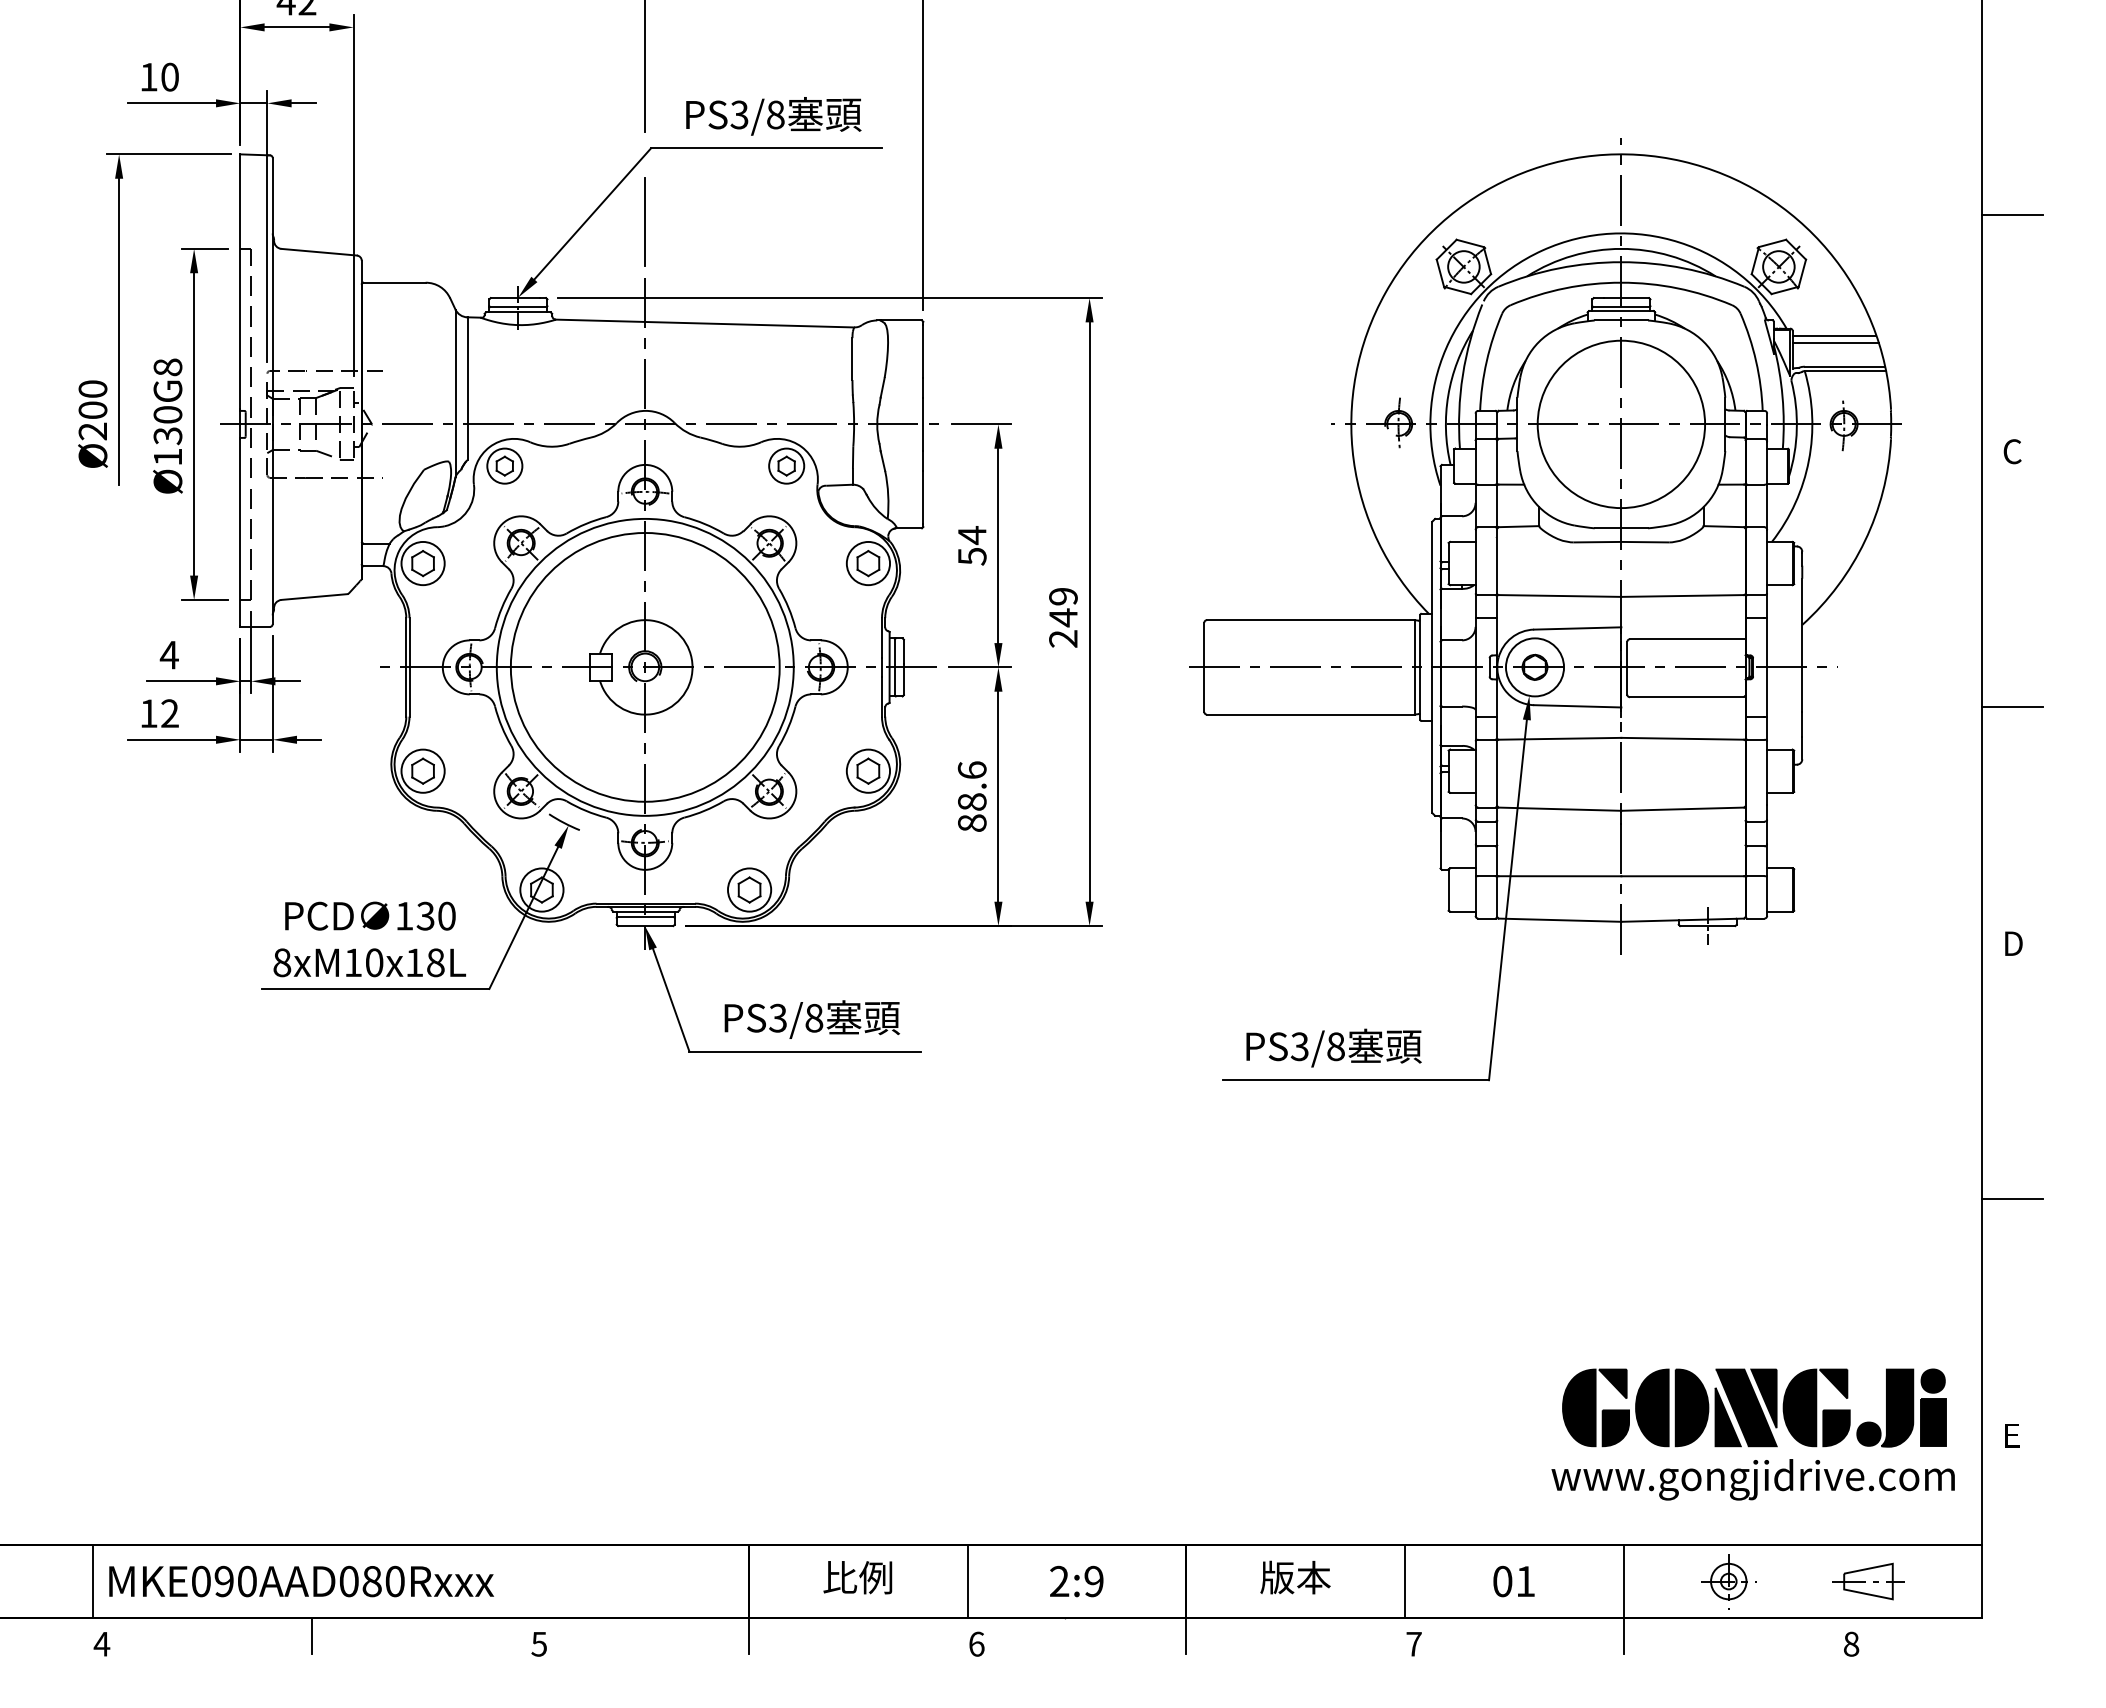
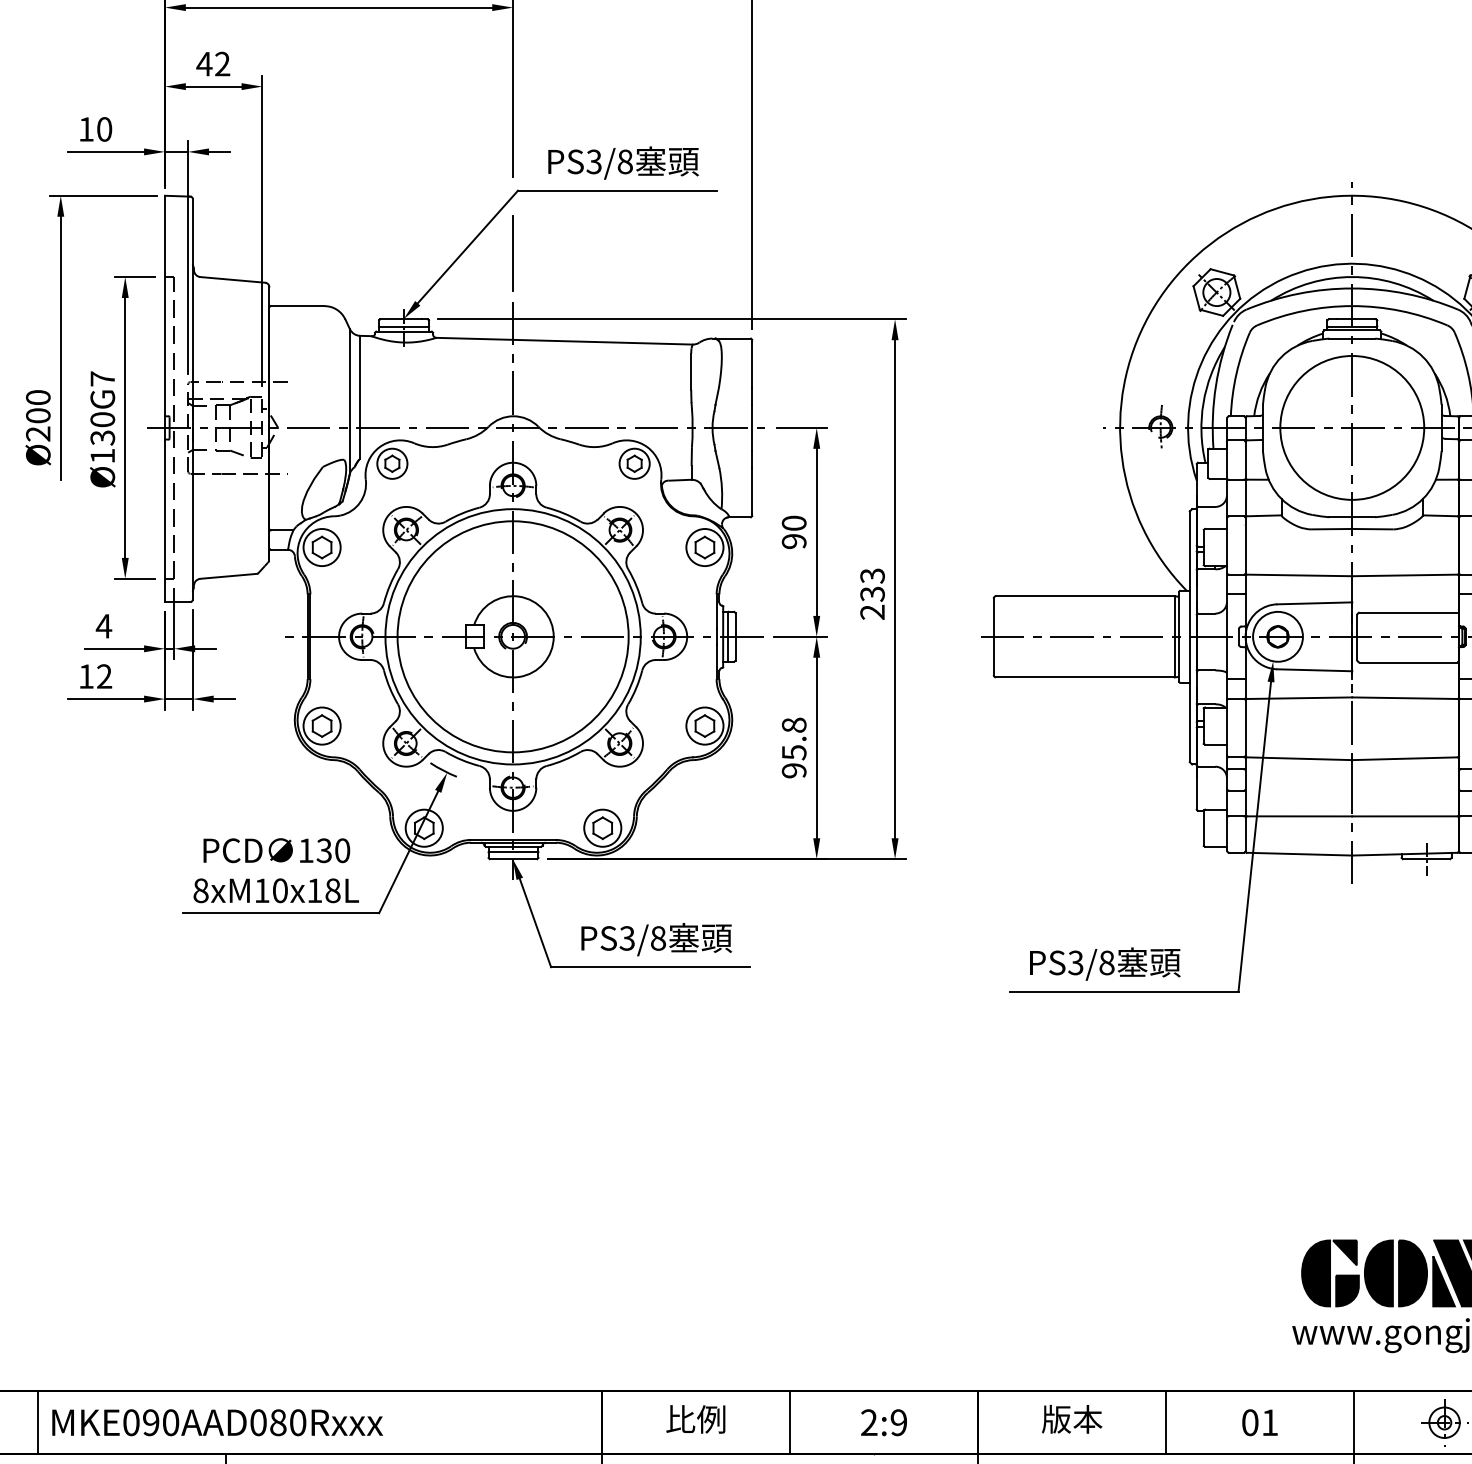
text: (167, 367) -> (102, 379), Ø130G8 -> Ø130G7
text: (971, 545) -> (793, 532), 54 -> 90
text: (1063, 607) -> (872, 585), 249 -> 233
text: (971, 796) -> (793, 747), 88.6 -> 95.8

